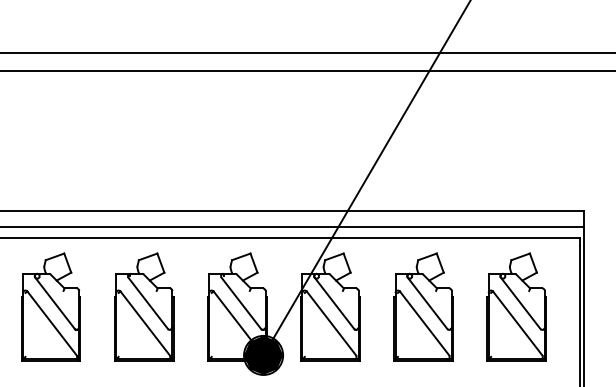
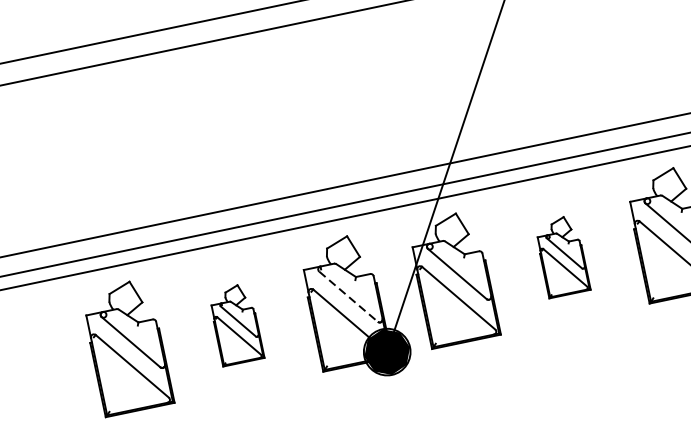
line: (241, 303) -> (348, 296), solid -> dashed
part: (144, 306) -> (236, 324), size x0.6
part: (423, 306) -> (562, 255), size x0.6

